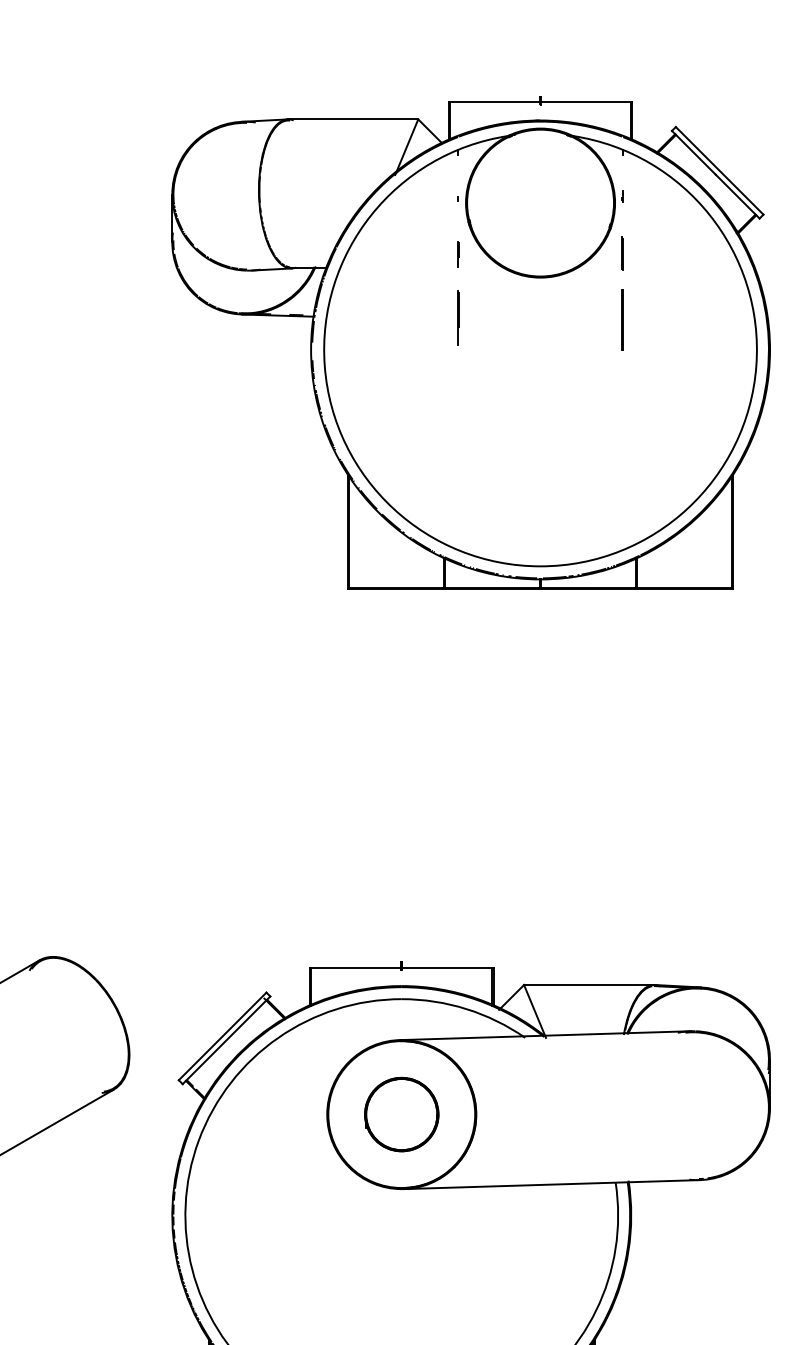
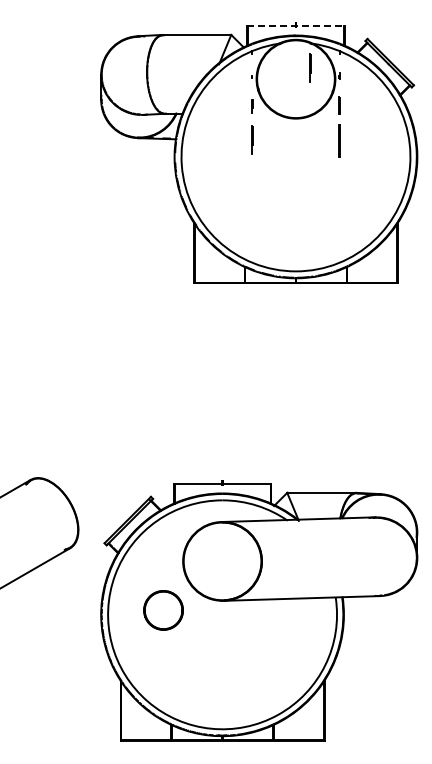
line: (539, 101) -> (295, 25), solid -> dashed
line: (568, 180) -> (310, 67), added
circle: (401, 1114) -> (163, 610), moved

